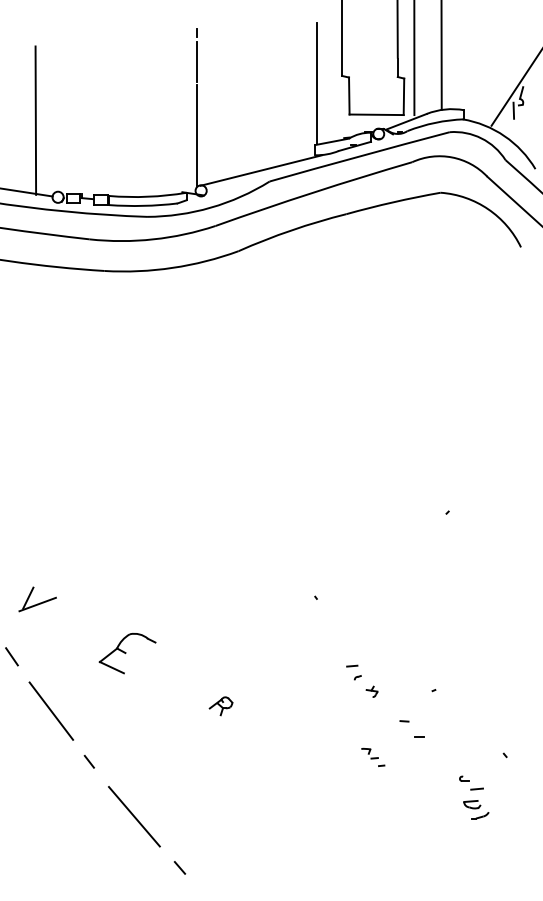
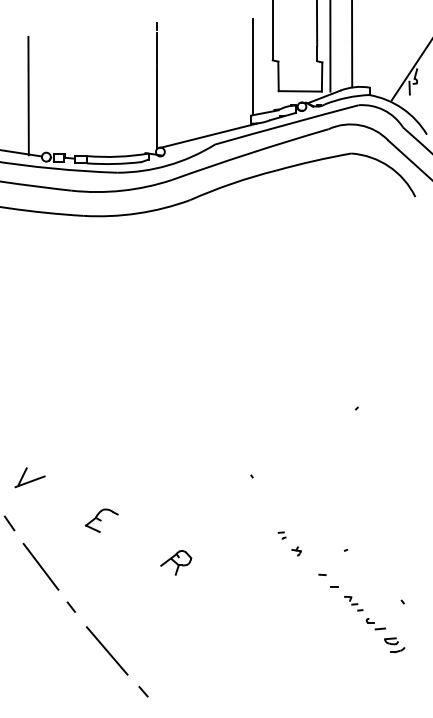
part: (127, 653) -> (101, 520), size x0.71
part: (353, 671) -> (281, 535), size x0.62
part: (221, 705) -> (176, 562), size x1.67
part: (373, 757) -> (353, 603), moved
part: (475, 809) -> (394, 645), moved

